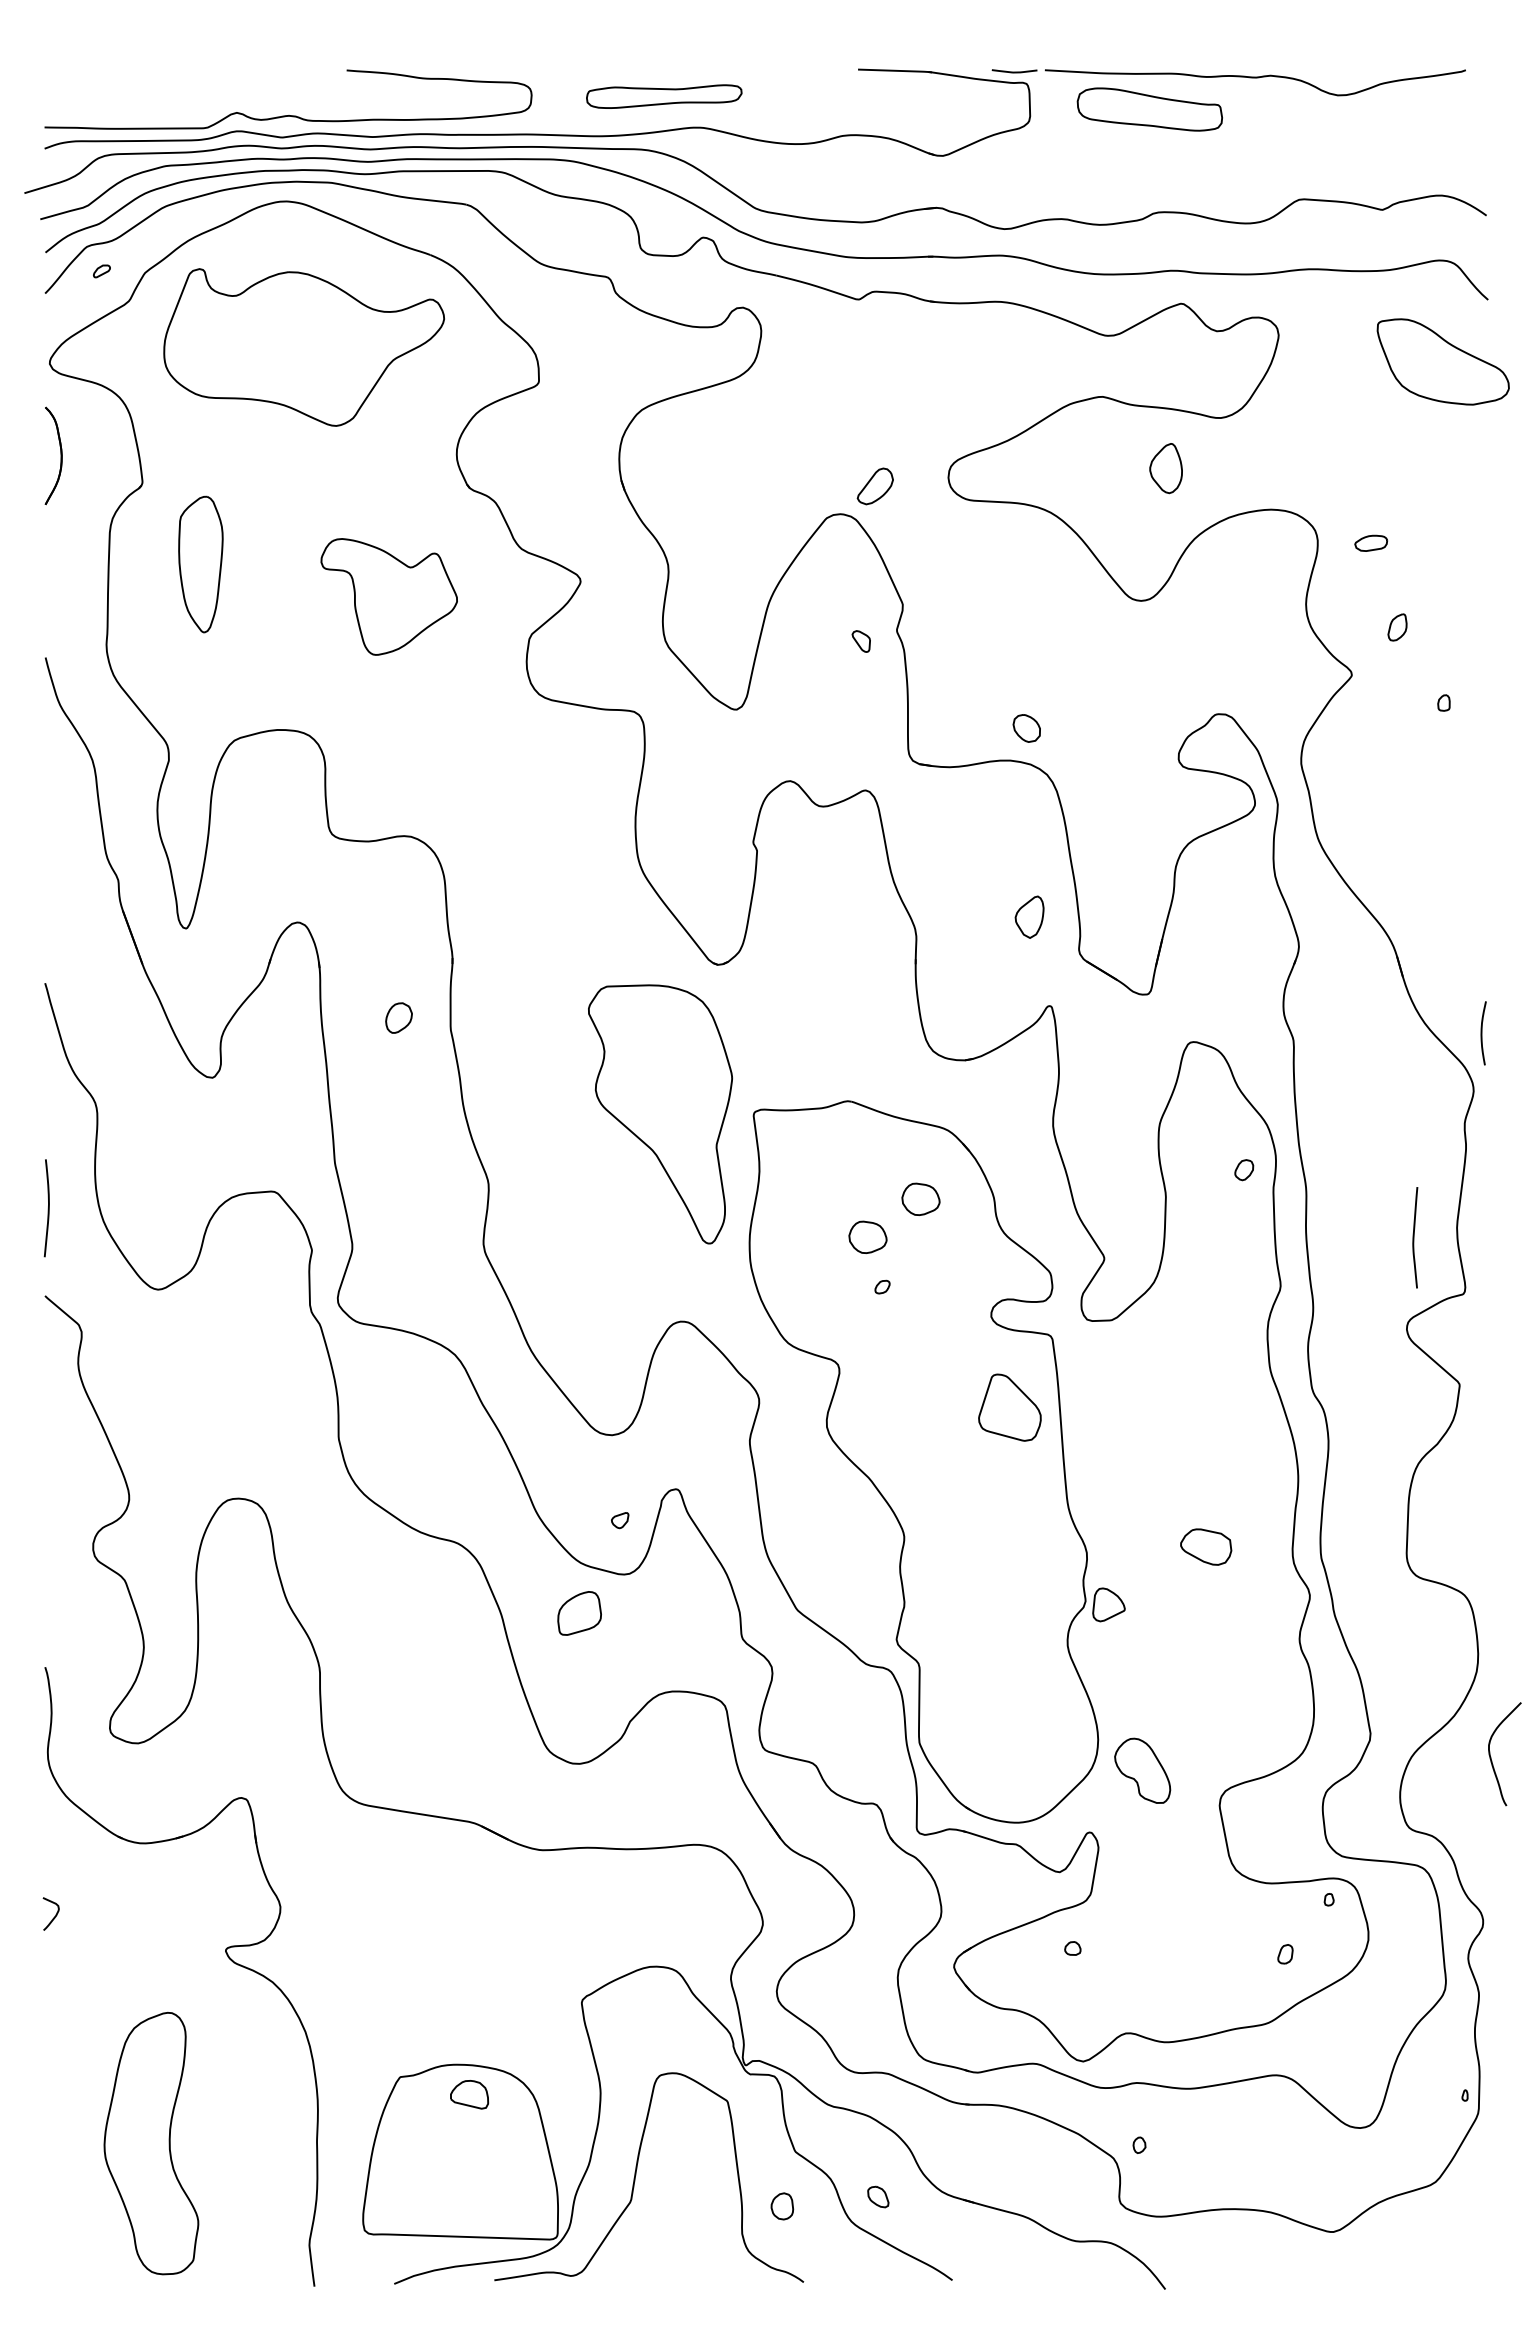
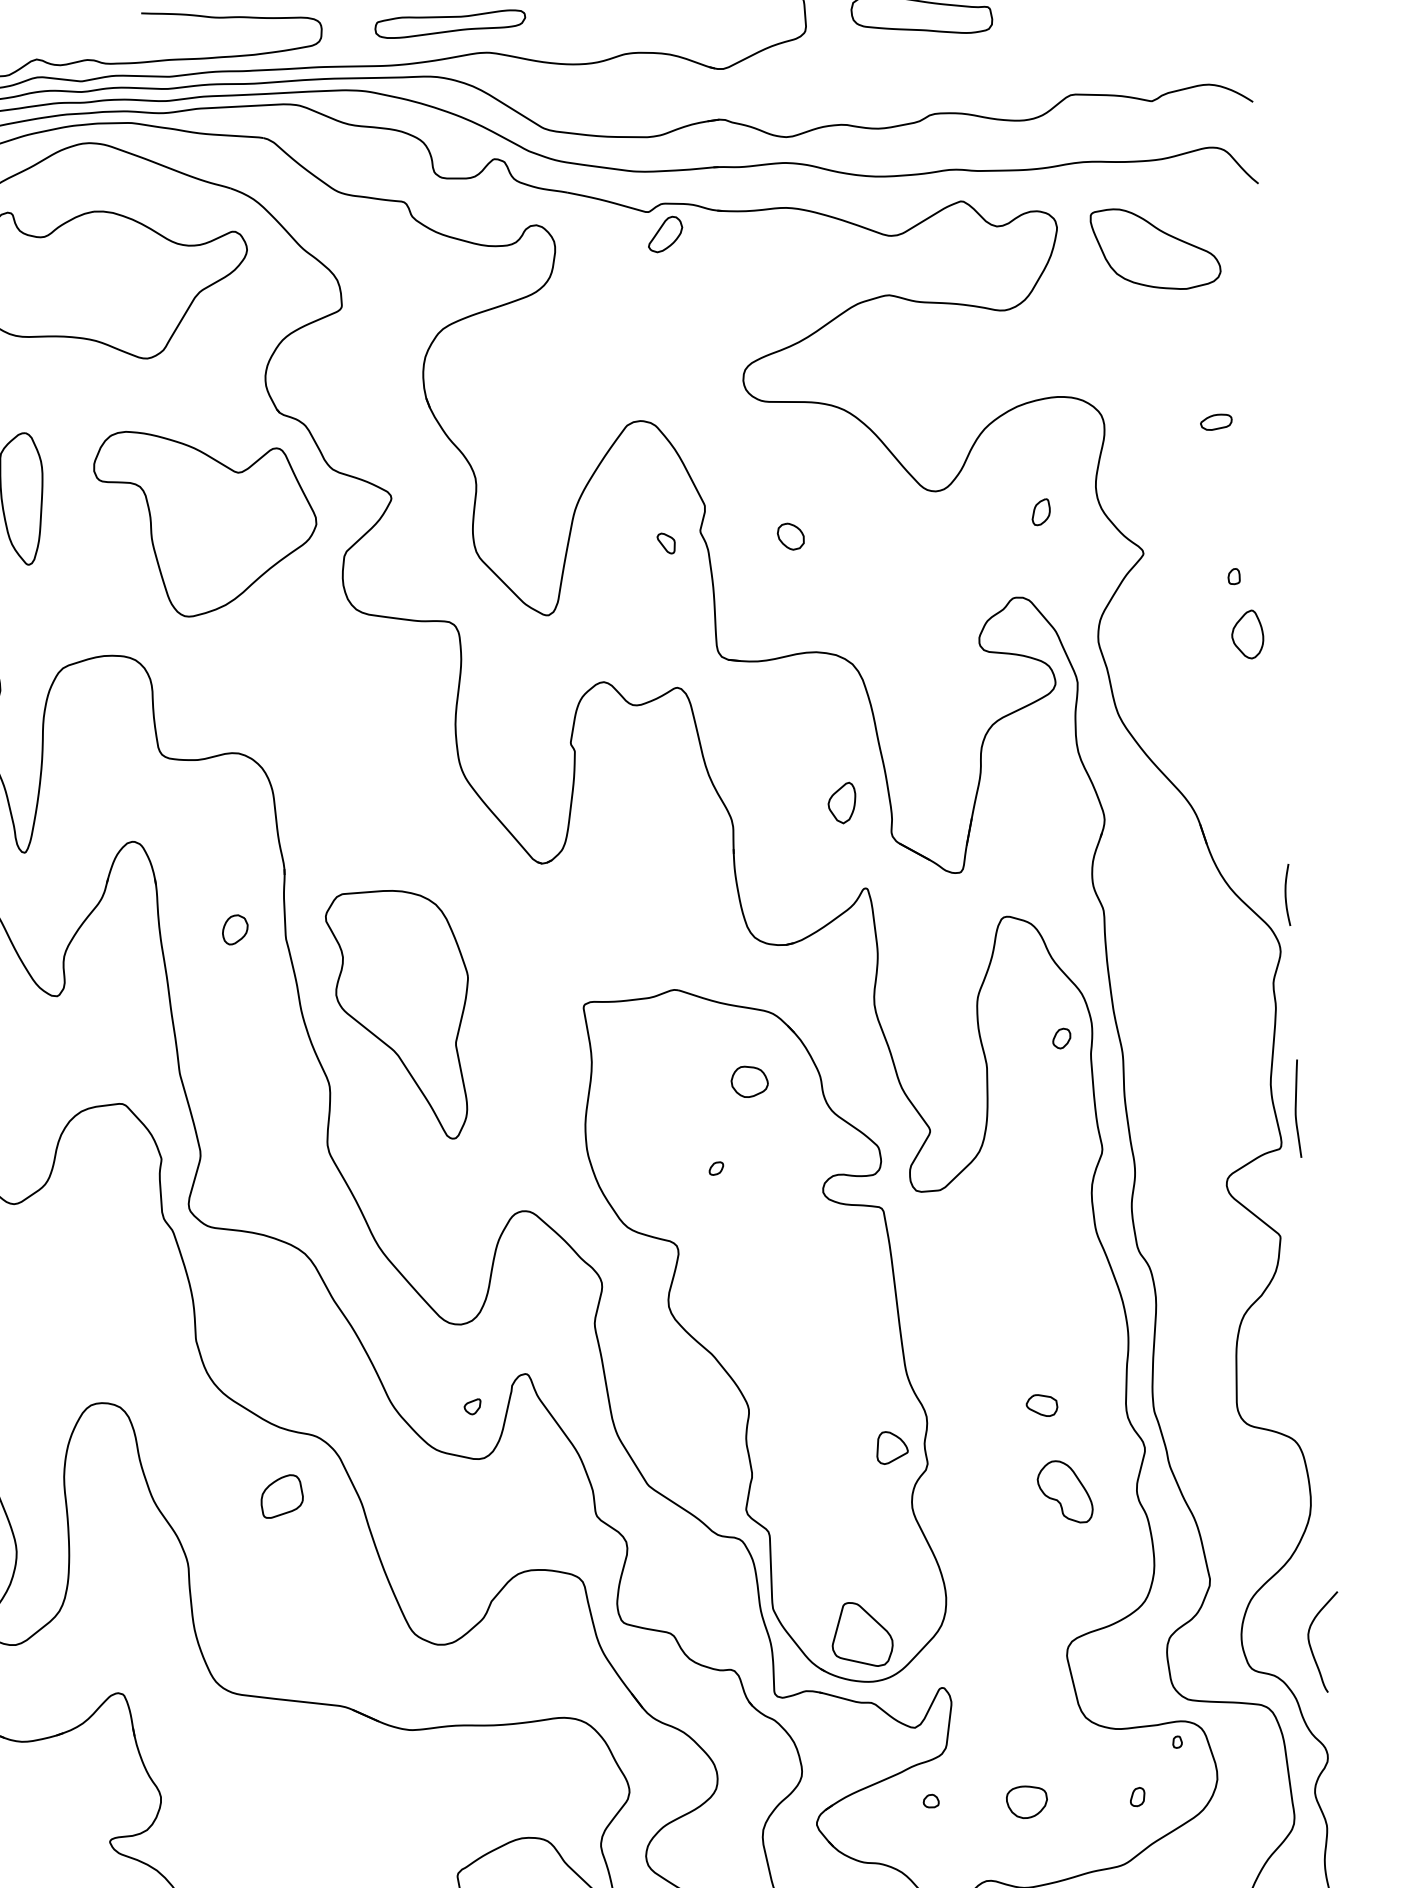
part: (1442, 361) -> (1154, 248), moved
part: (1165, 468) -> (1247, 634), moved
part: (874, 486) -> (664, 234), moved
part: (1371, 542) -> (1216, 421), moved
part: (389, 596) -> (206, 521), size x1.67
part: (1397, 627) -> (1041, 512), moved
part: (1026, 728) -> (790, 536), moved
part: (660, 1114) -> (400, 1015), moved
part: (867, 1236) -> (699, 1120), removed
curve: (1414, 1237) -> (1296, 1108), moved
part: (1009, 1407) -> (861, 1634), moved
part: (1205, 1546) -> (1041, 1405), size x0.62
part: (1108, 1604) -> (891, 1447), moved
part: (579, 1613) -> (281, 1496), moved
curve: (1491, 1757) -> (1311, 1646), moved
part: (1142, 1770) -> (1064, 1491), moved
part: (1171, 1954) -> (1027, 1802), added

